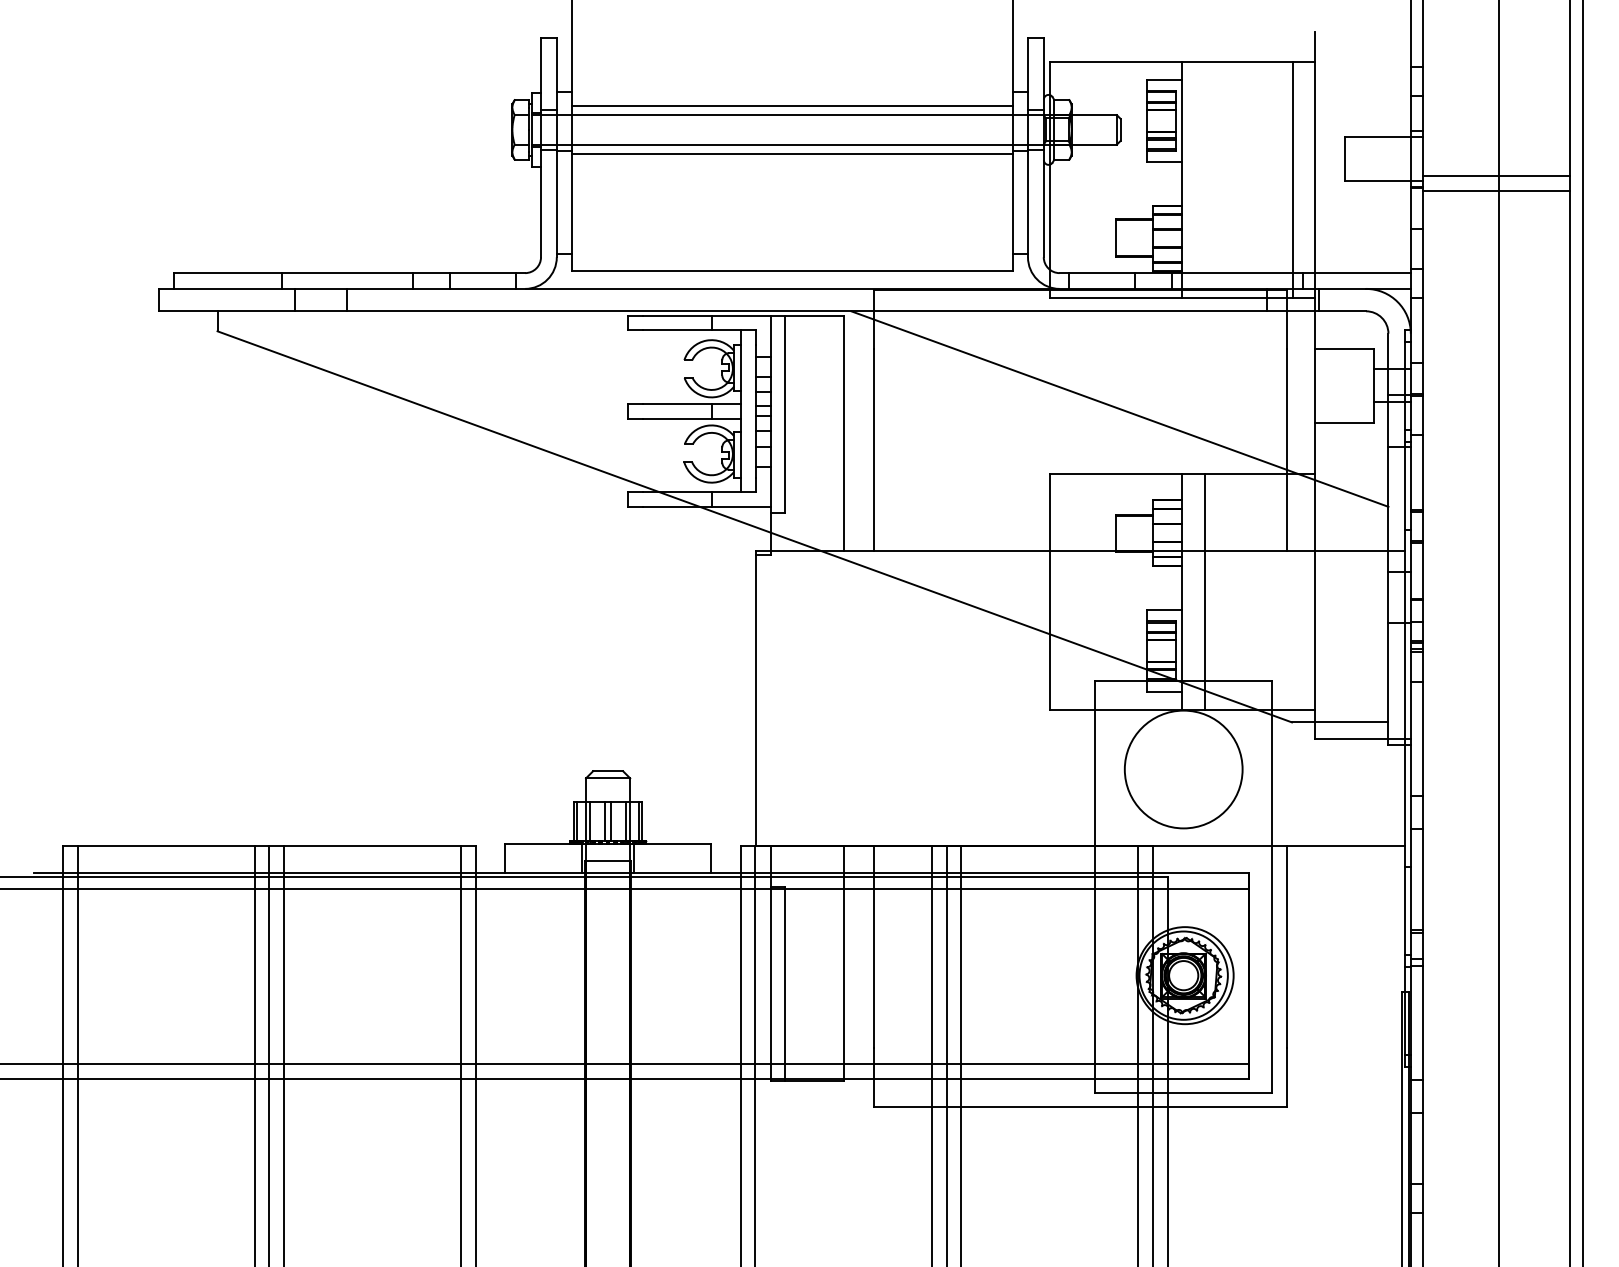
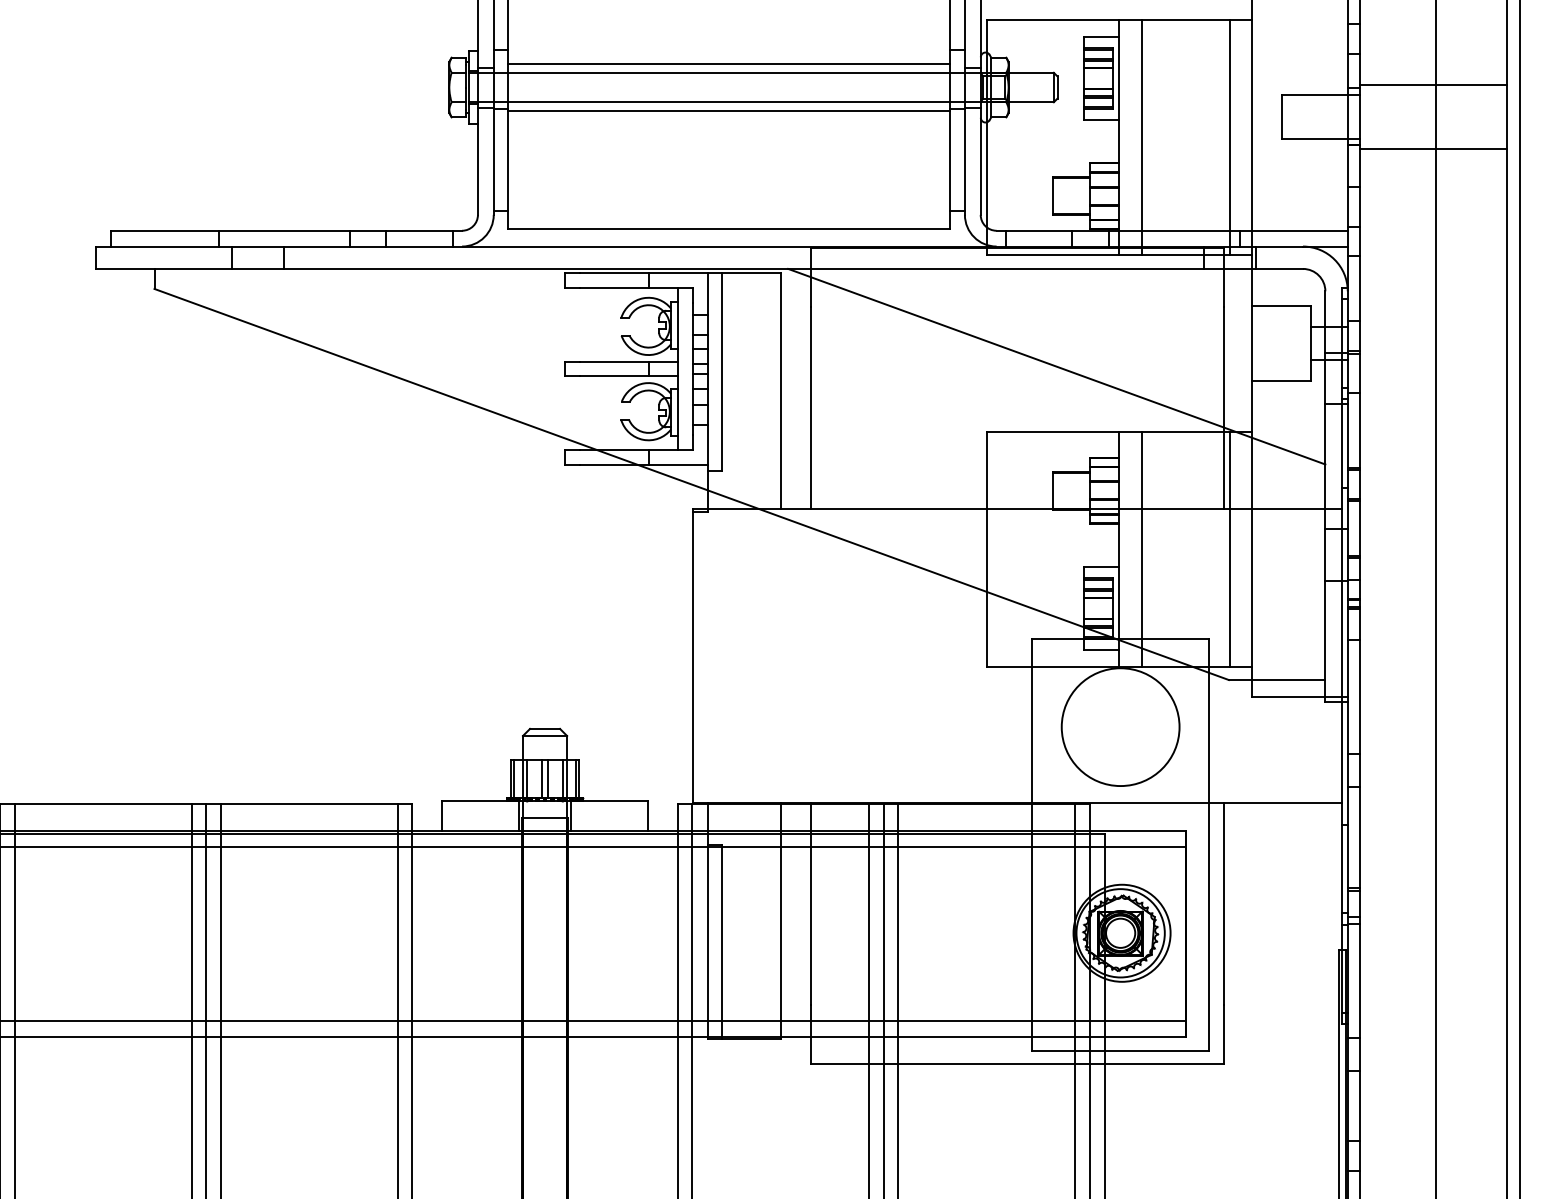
line: (1496, 176) -> (1433, 85), moved
line: (1205, 179) -> (1142, 137), added
line: (1292, 591) -> (1229, 549), added

